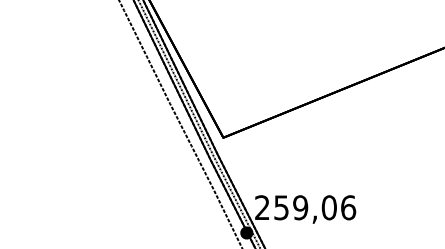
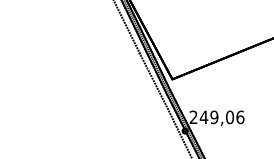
text: (280, 207) -> (203, 117), 259,06 -> 249,06

